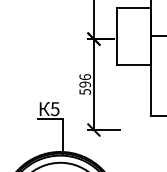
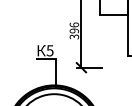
text: (84, 91) -> (73, 36), 596 -> 396

